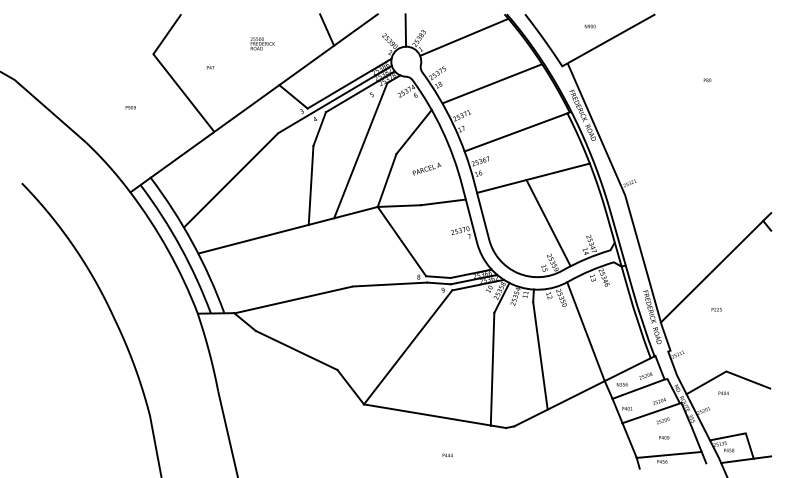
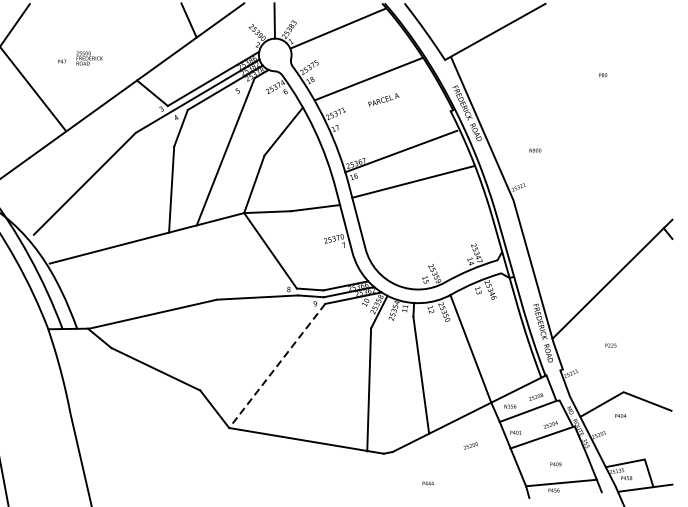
text: (589, 26) -> (534, 150), moved
text: (262, 43) -> (89, 58), moved
line: (515, 132) -> (400, 151), moved
text: (426, 168) -> (383, 99), moved
line: (548, 223) -> (430, 231), removed
text: (716, 309) -> (610, 345), moved
line: (407, 347) -> (276, 366), solid -> dashed
text: (662, 420) -> (470, 445), moved
text: (447, 454) -> (427, 482), moved

